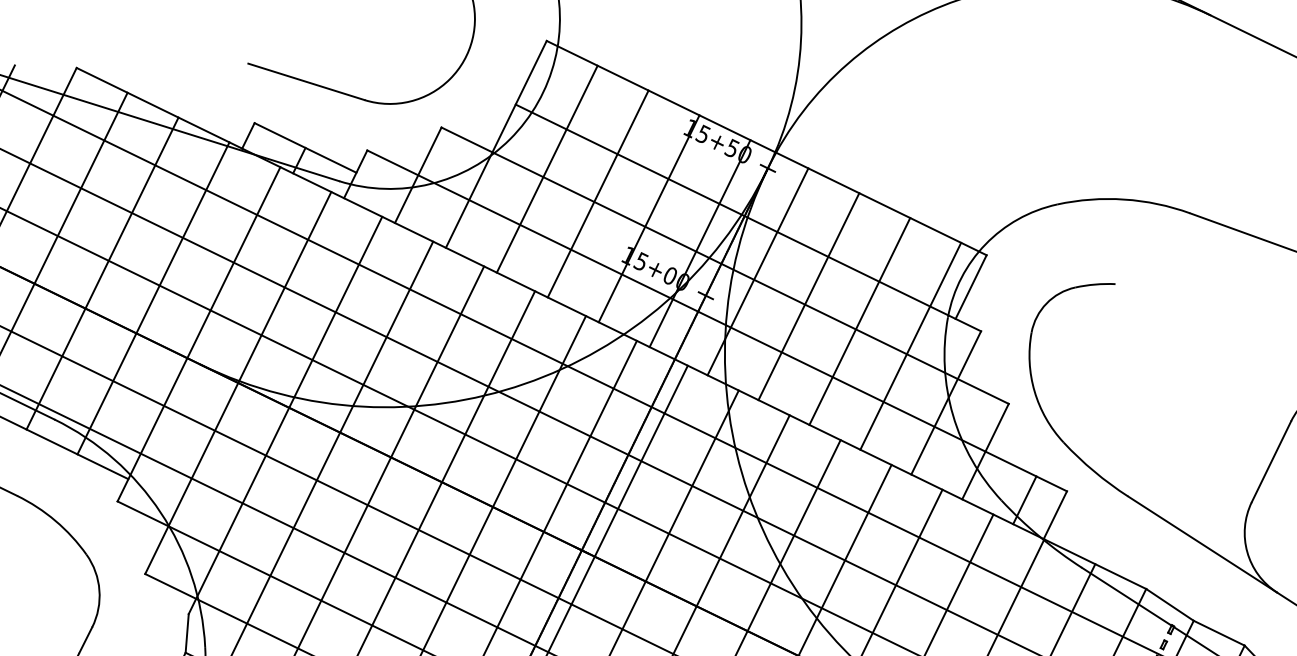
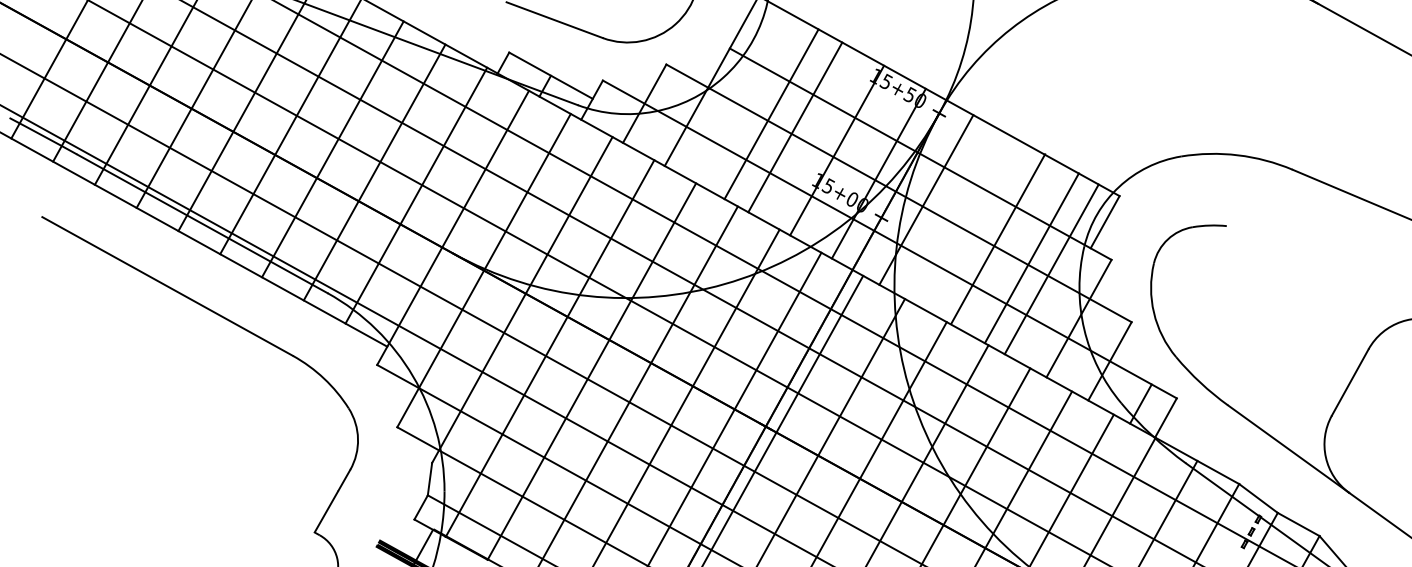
line: (547, 169) -> (771, 114), moved
line: (809, 295) -> (998, 238), moved
line: (859, 321) -> (1031, 258), moved

